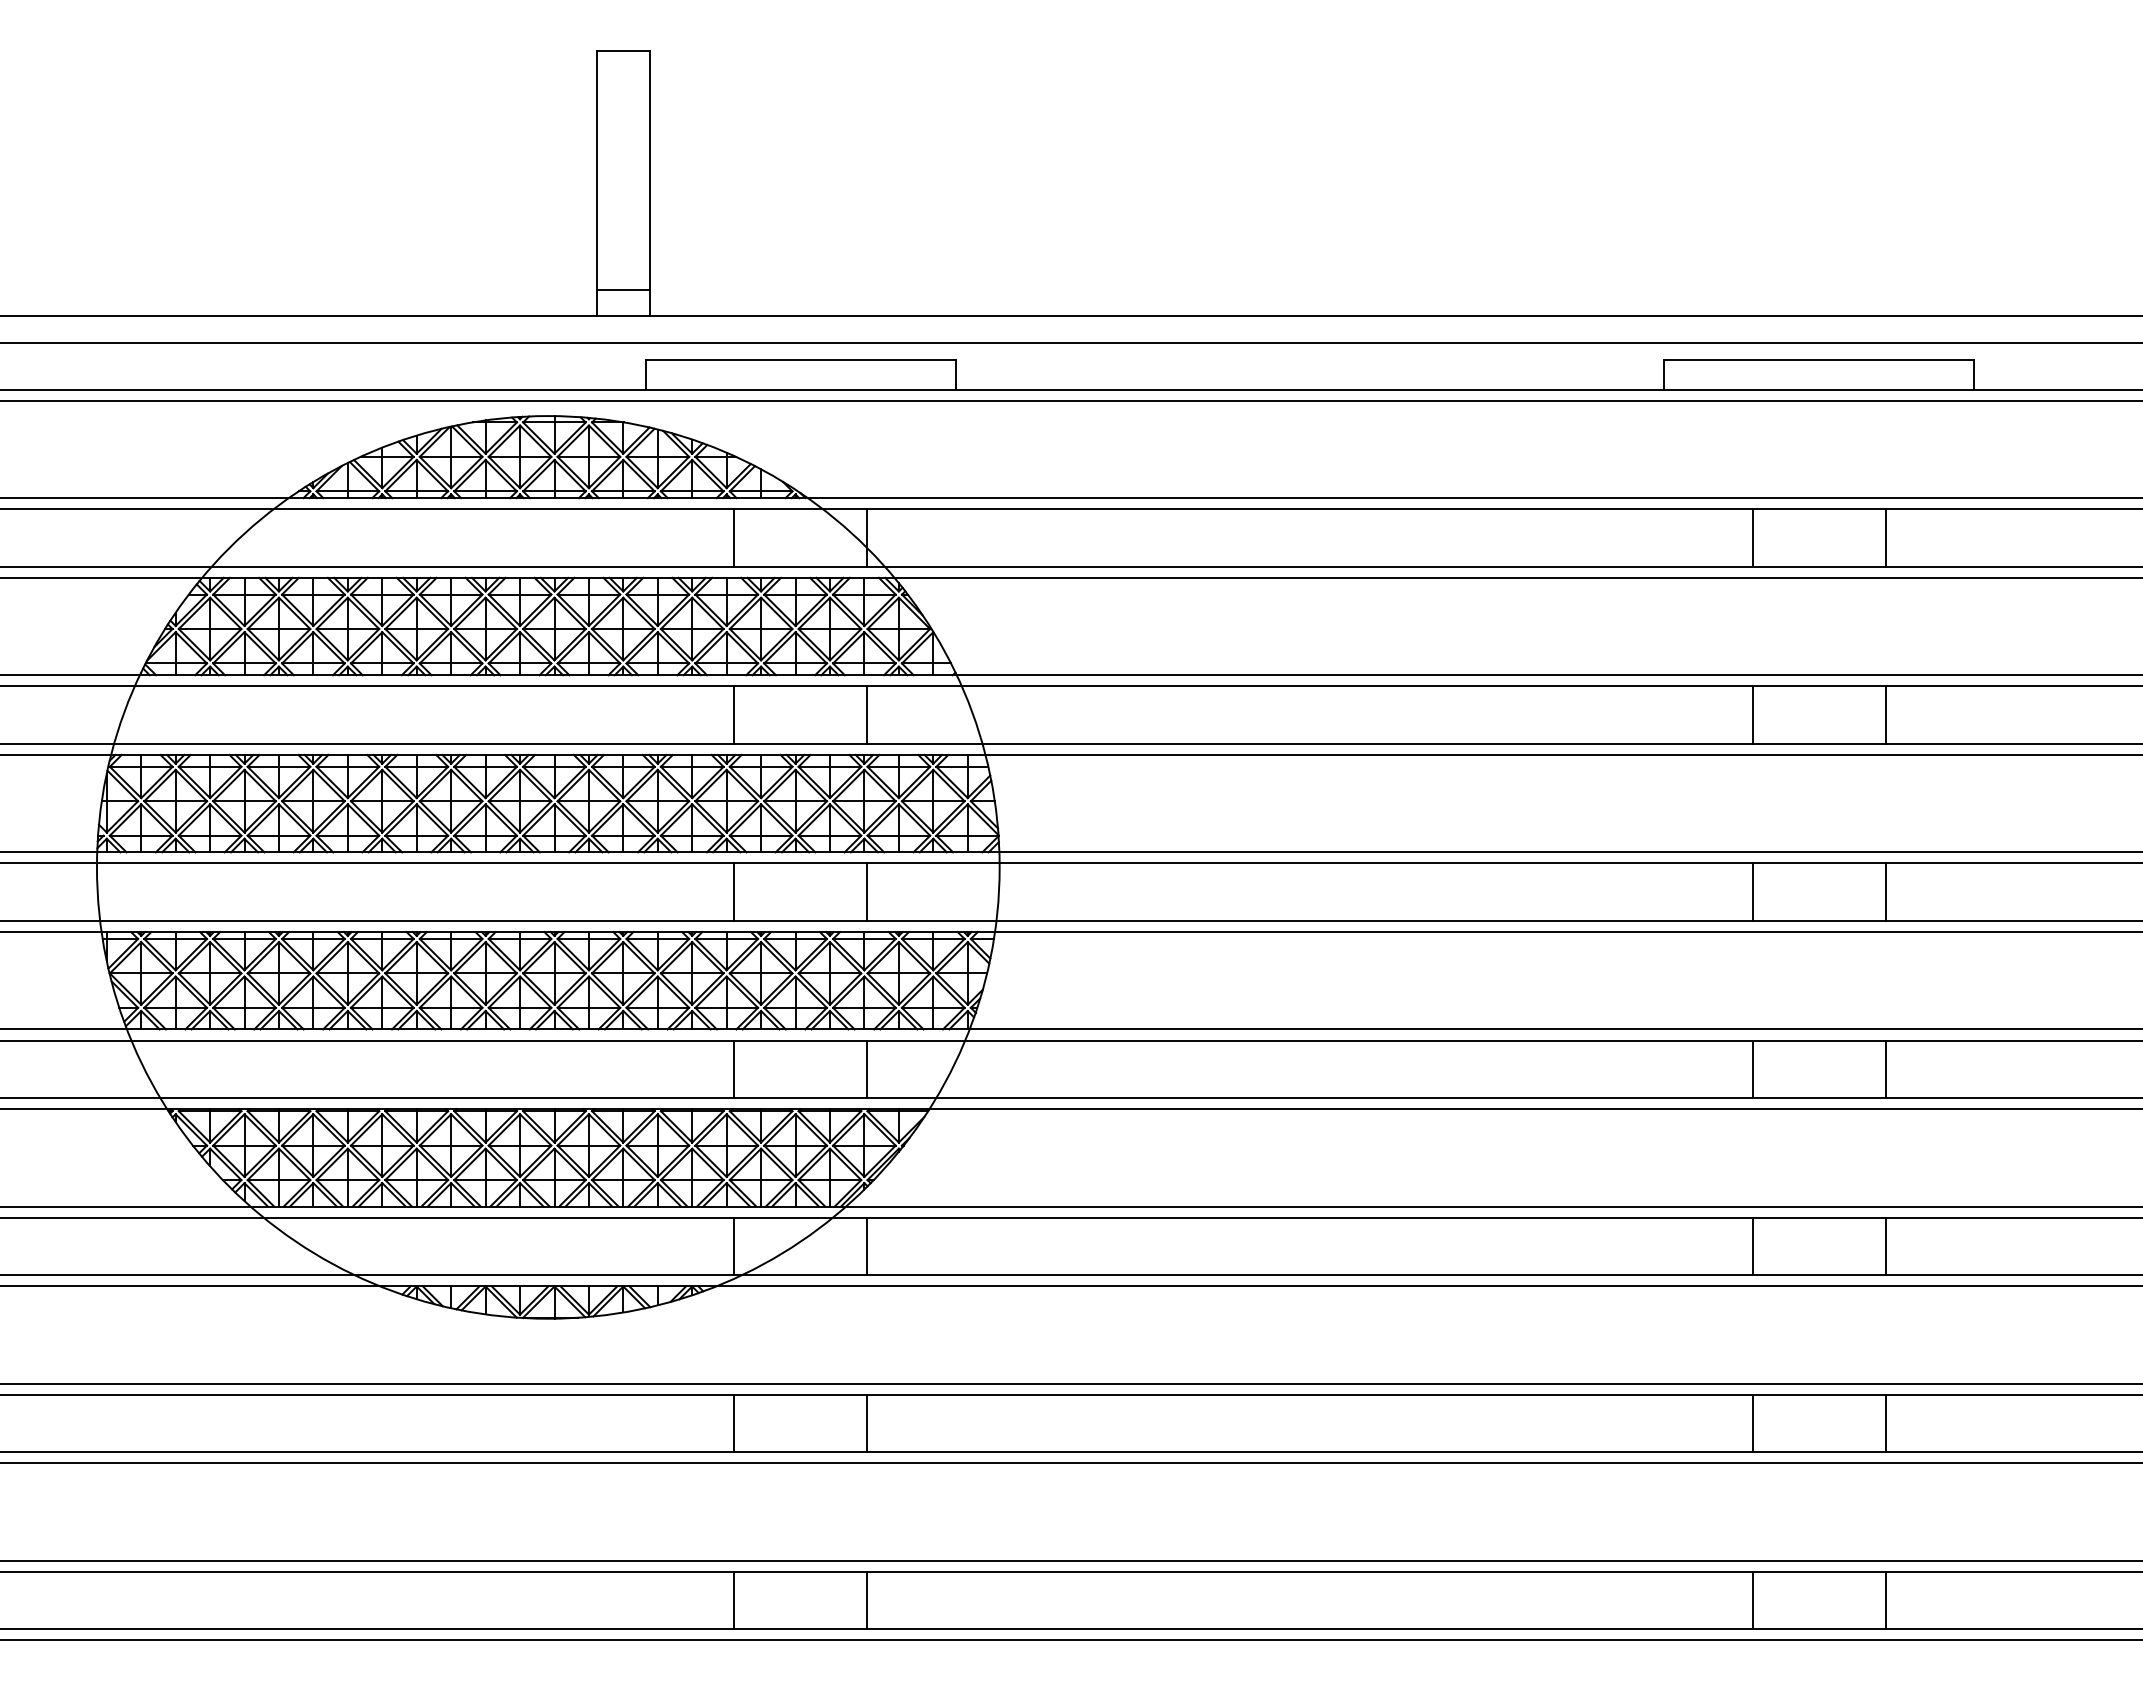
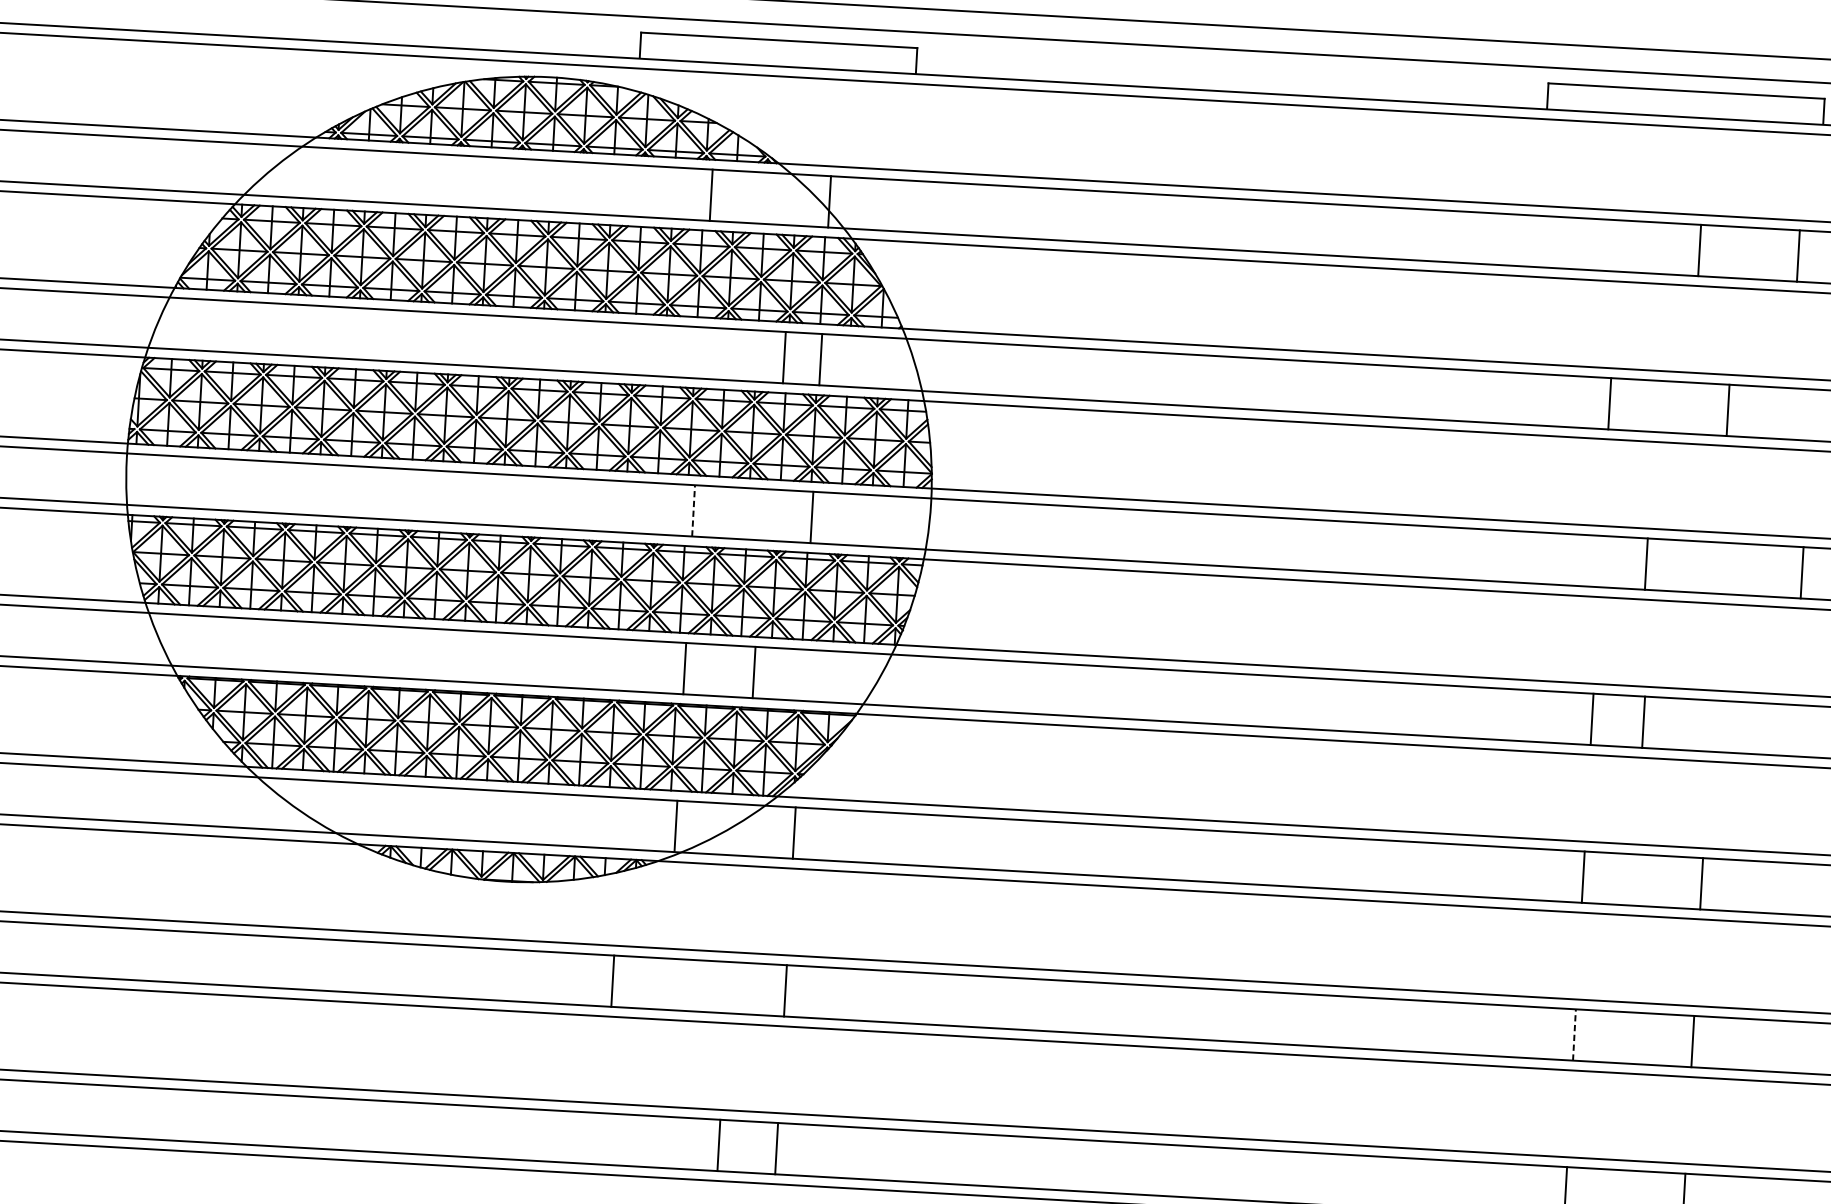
line: (1752, 537) -> (1699, 250), moved
line: (1885, 537) -> (1798, 255), moved
line: (734, 714) -> (784, 357), moved
line: (1752, 891) -> (1646, 563), moved
line: (1885, 891) -> (1802, 572), moved
line: (734, 892) -> (693, 511), solid -> dashed
line: (867, 1069) -> (754, 672), moved
line: (1885, 1069) -> (1643, 722), moved
line: (734, 1423) -> (612, 981), moved
line: (1752, 1423) -> (1574, 1034), solid -> dashed
line: (734, 1600) -> (719, 1145), moved

